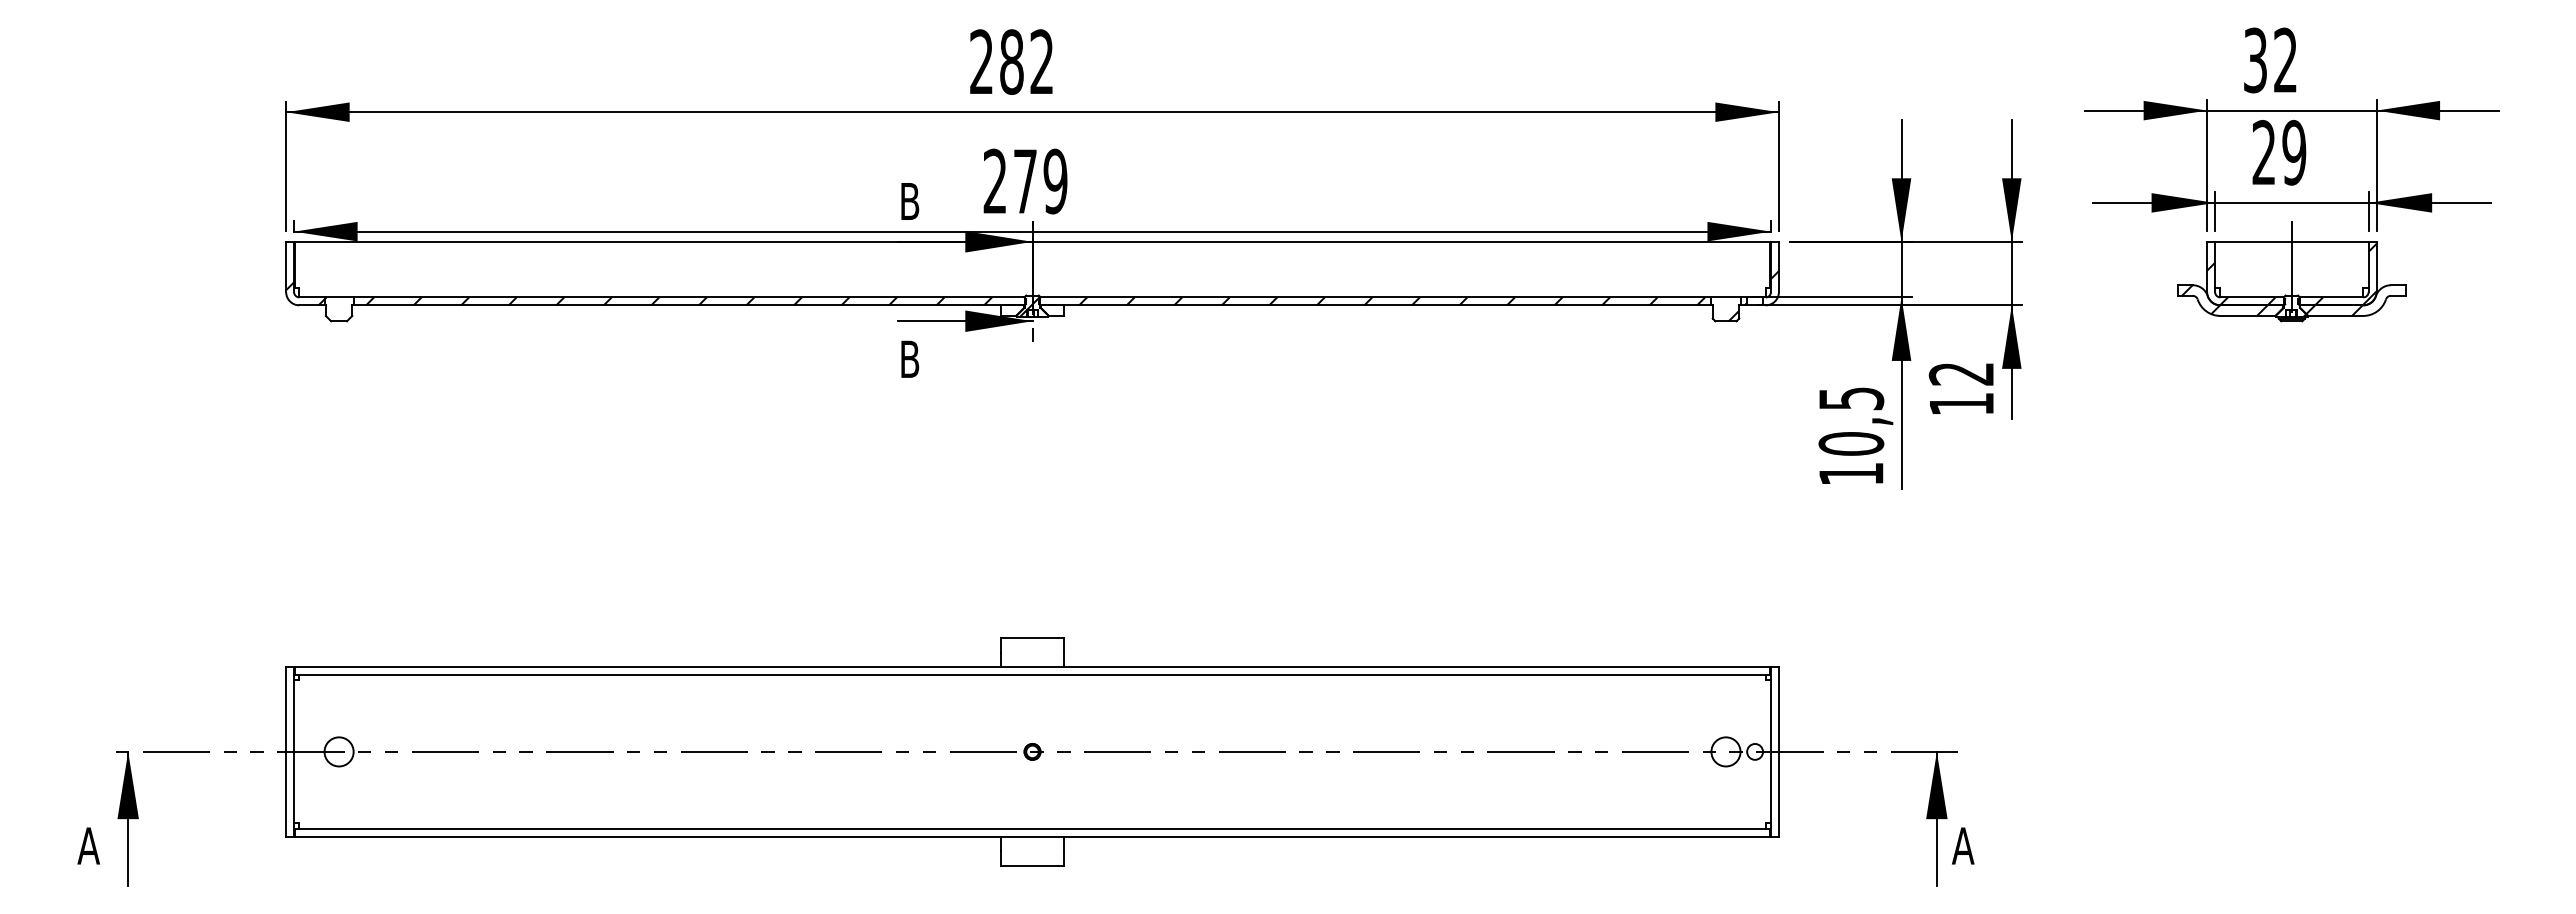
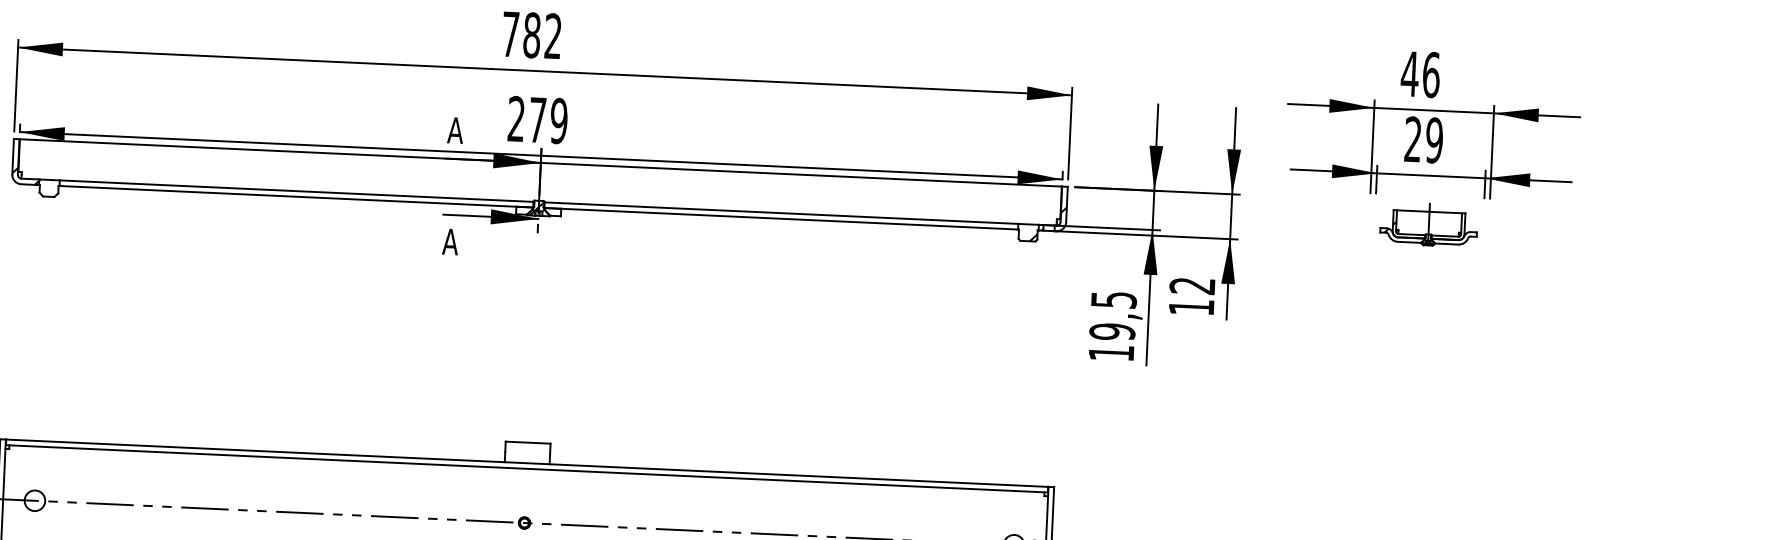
text: (2269, 60) -> (1419, 74), 32 -> 46
text: (981, 61) -> (510, 33), 282 -> 782
text: (909, 201) -> (455, 130), B -> A
part: (2291, 271) -> (1428, 224), size x0.6
hatch: (679, 301) -> (289, 193), removed
hatch: (1392, 301) -> (793, 216), removed
text: (909, 358) -> (450, 241), B -> A
text: (1851, 443) -> (1112, 331), 10,5 -> 19,5

